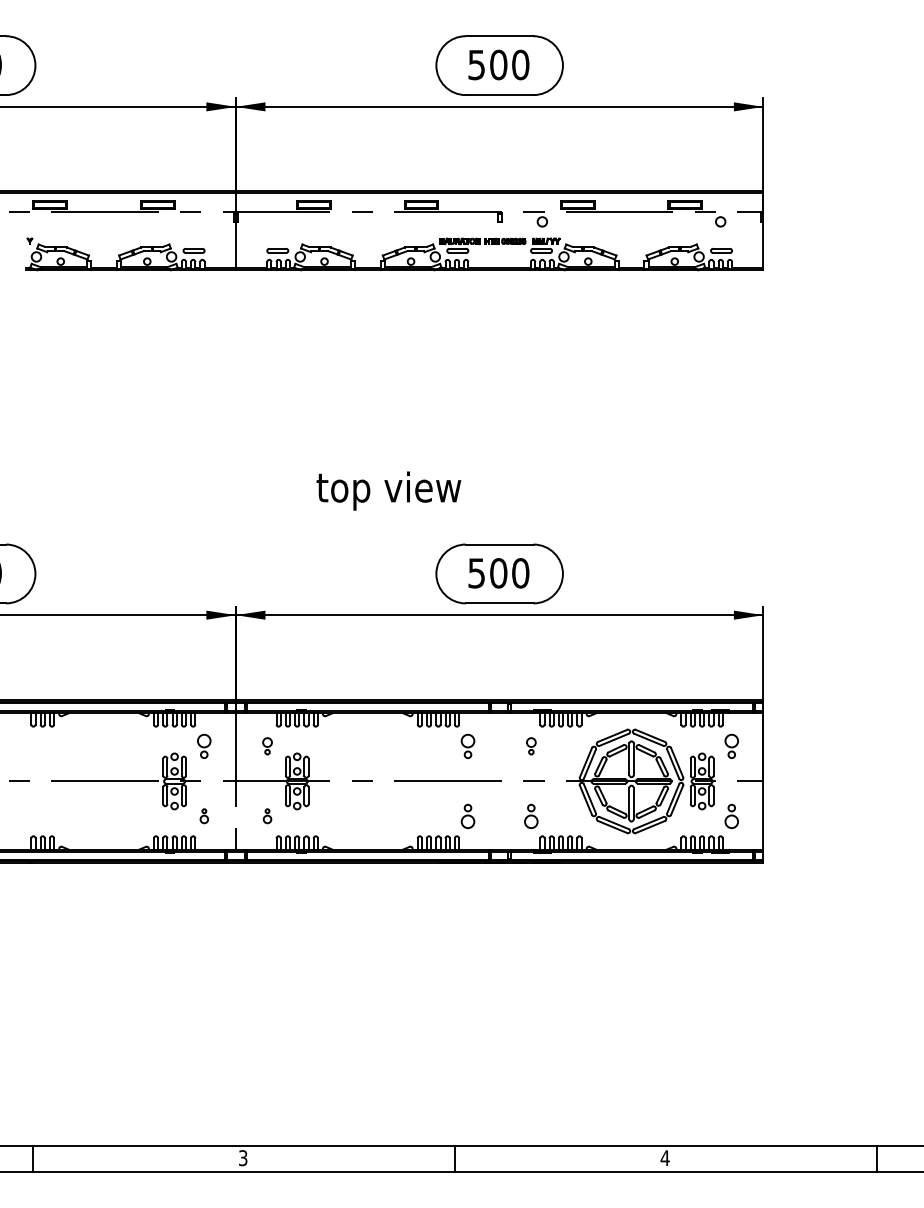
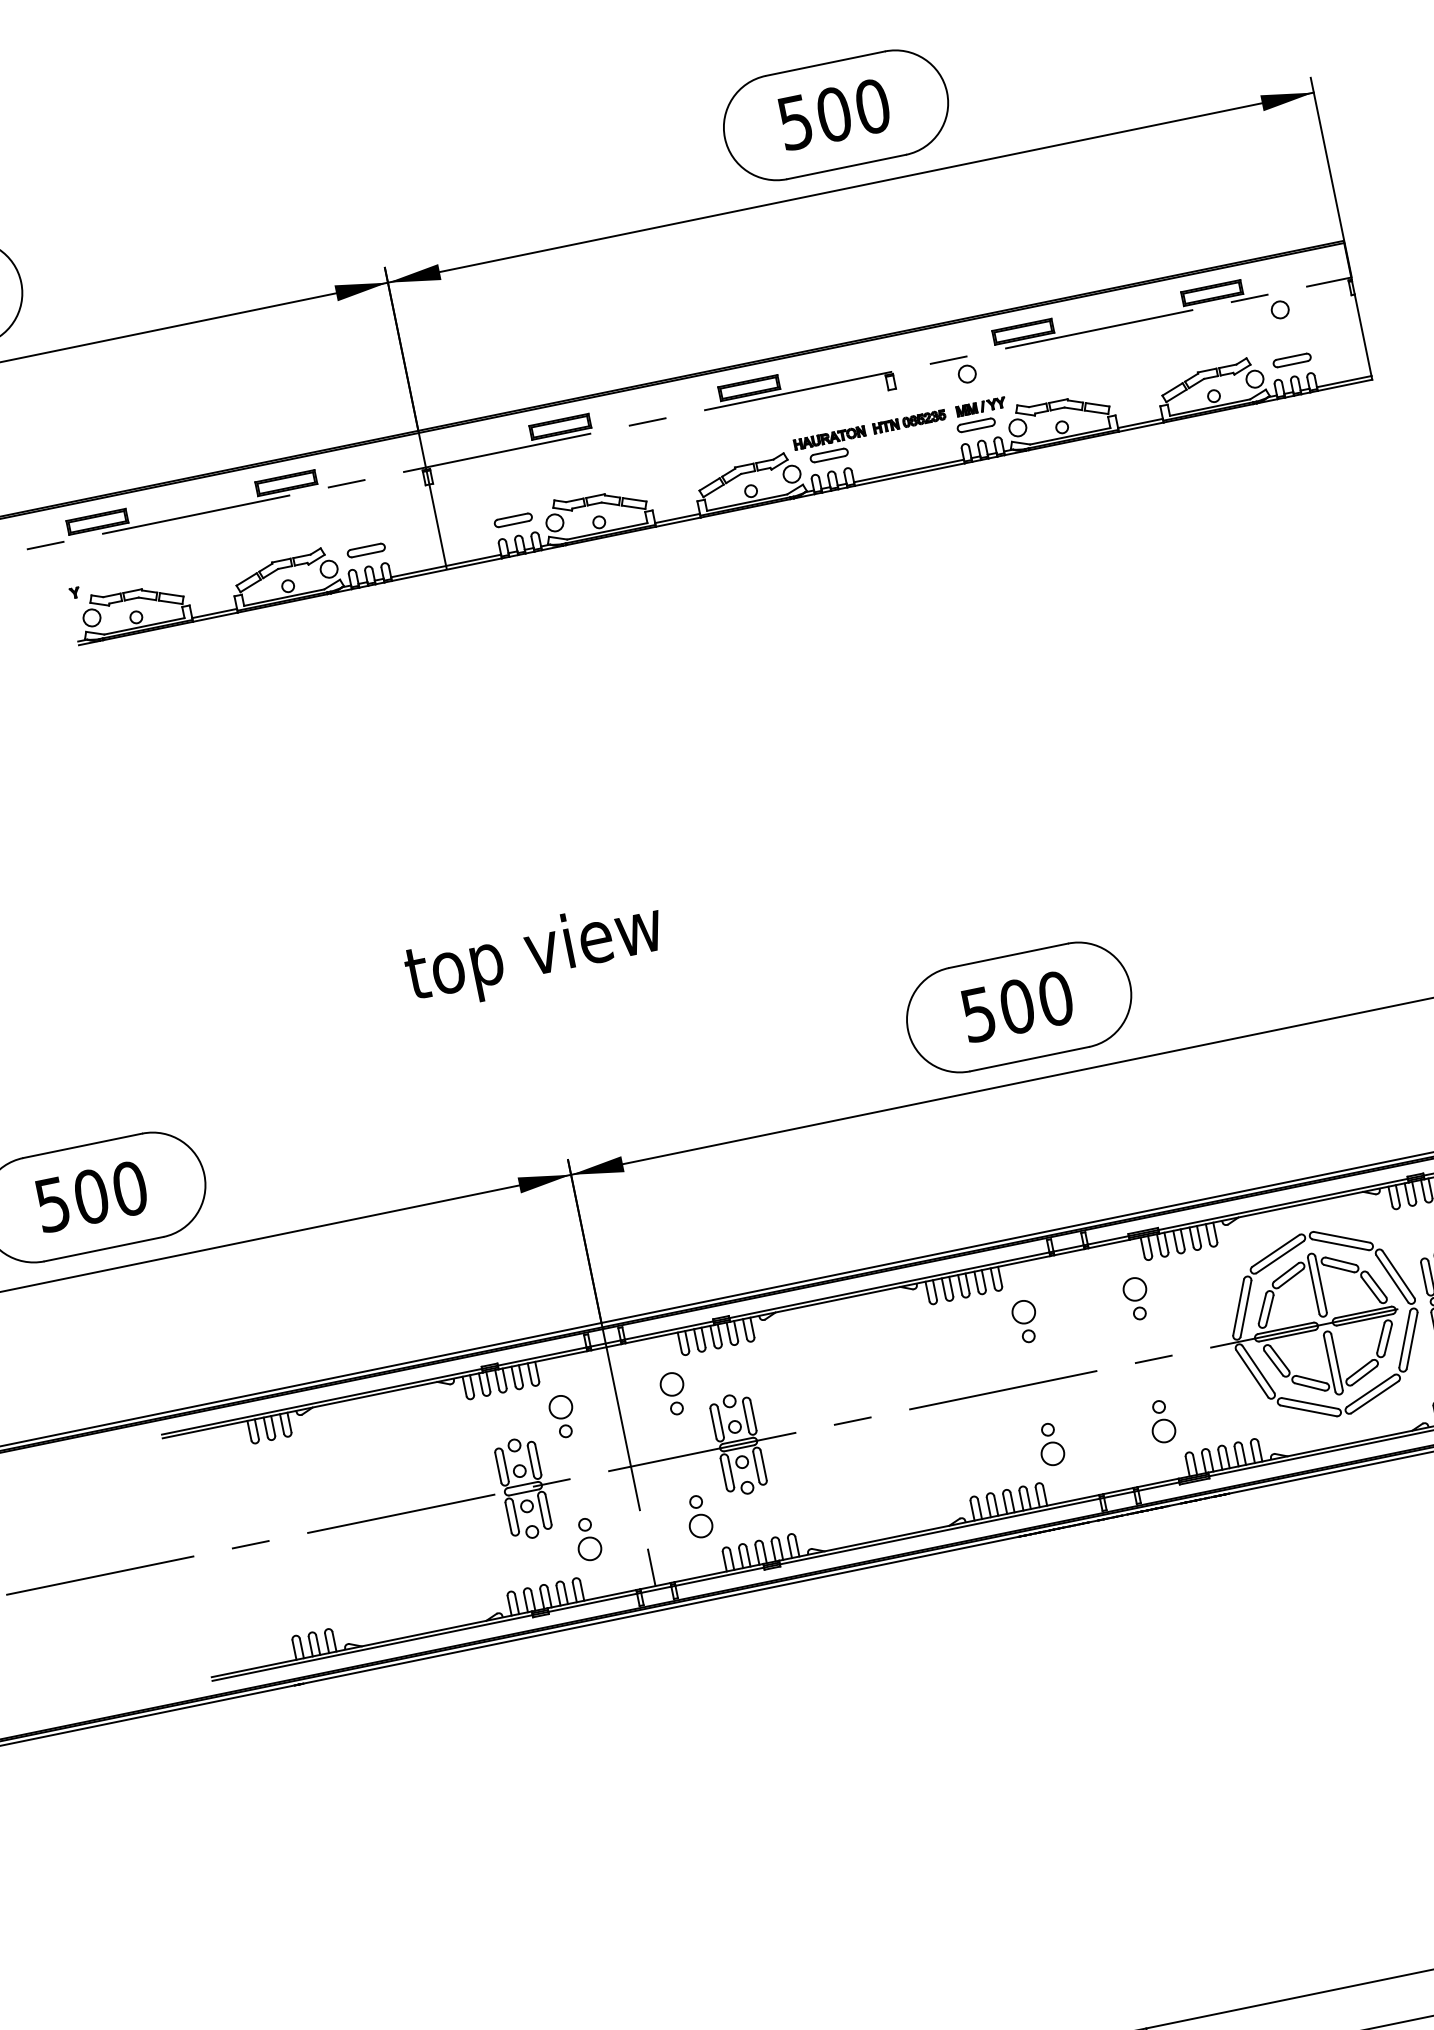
text: (388, 490) -> (534, 954), moved
part: (267, 745) -> (673, 1392), size x1.43
part: (531, 745) -> (1136, 1297), size x1.43
part: (204, 815) -> (588, 1537), size x1.67
part: (267, 815) -> (698, 1515), size x1.67

